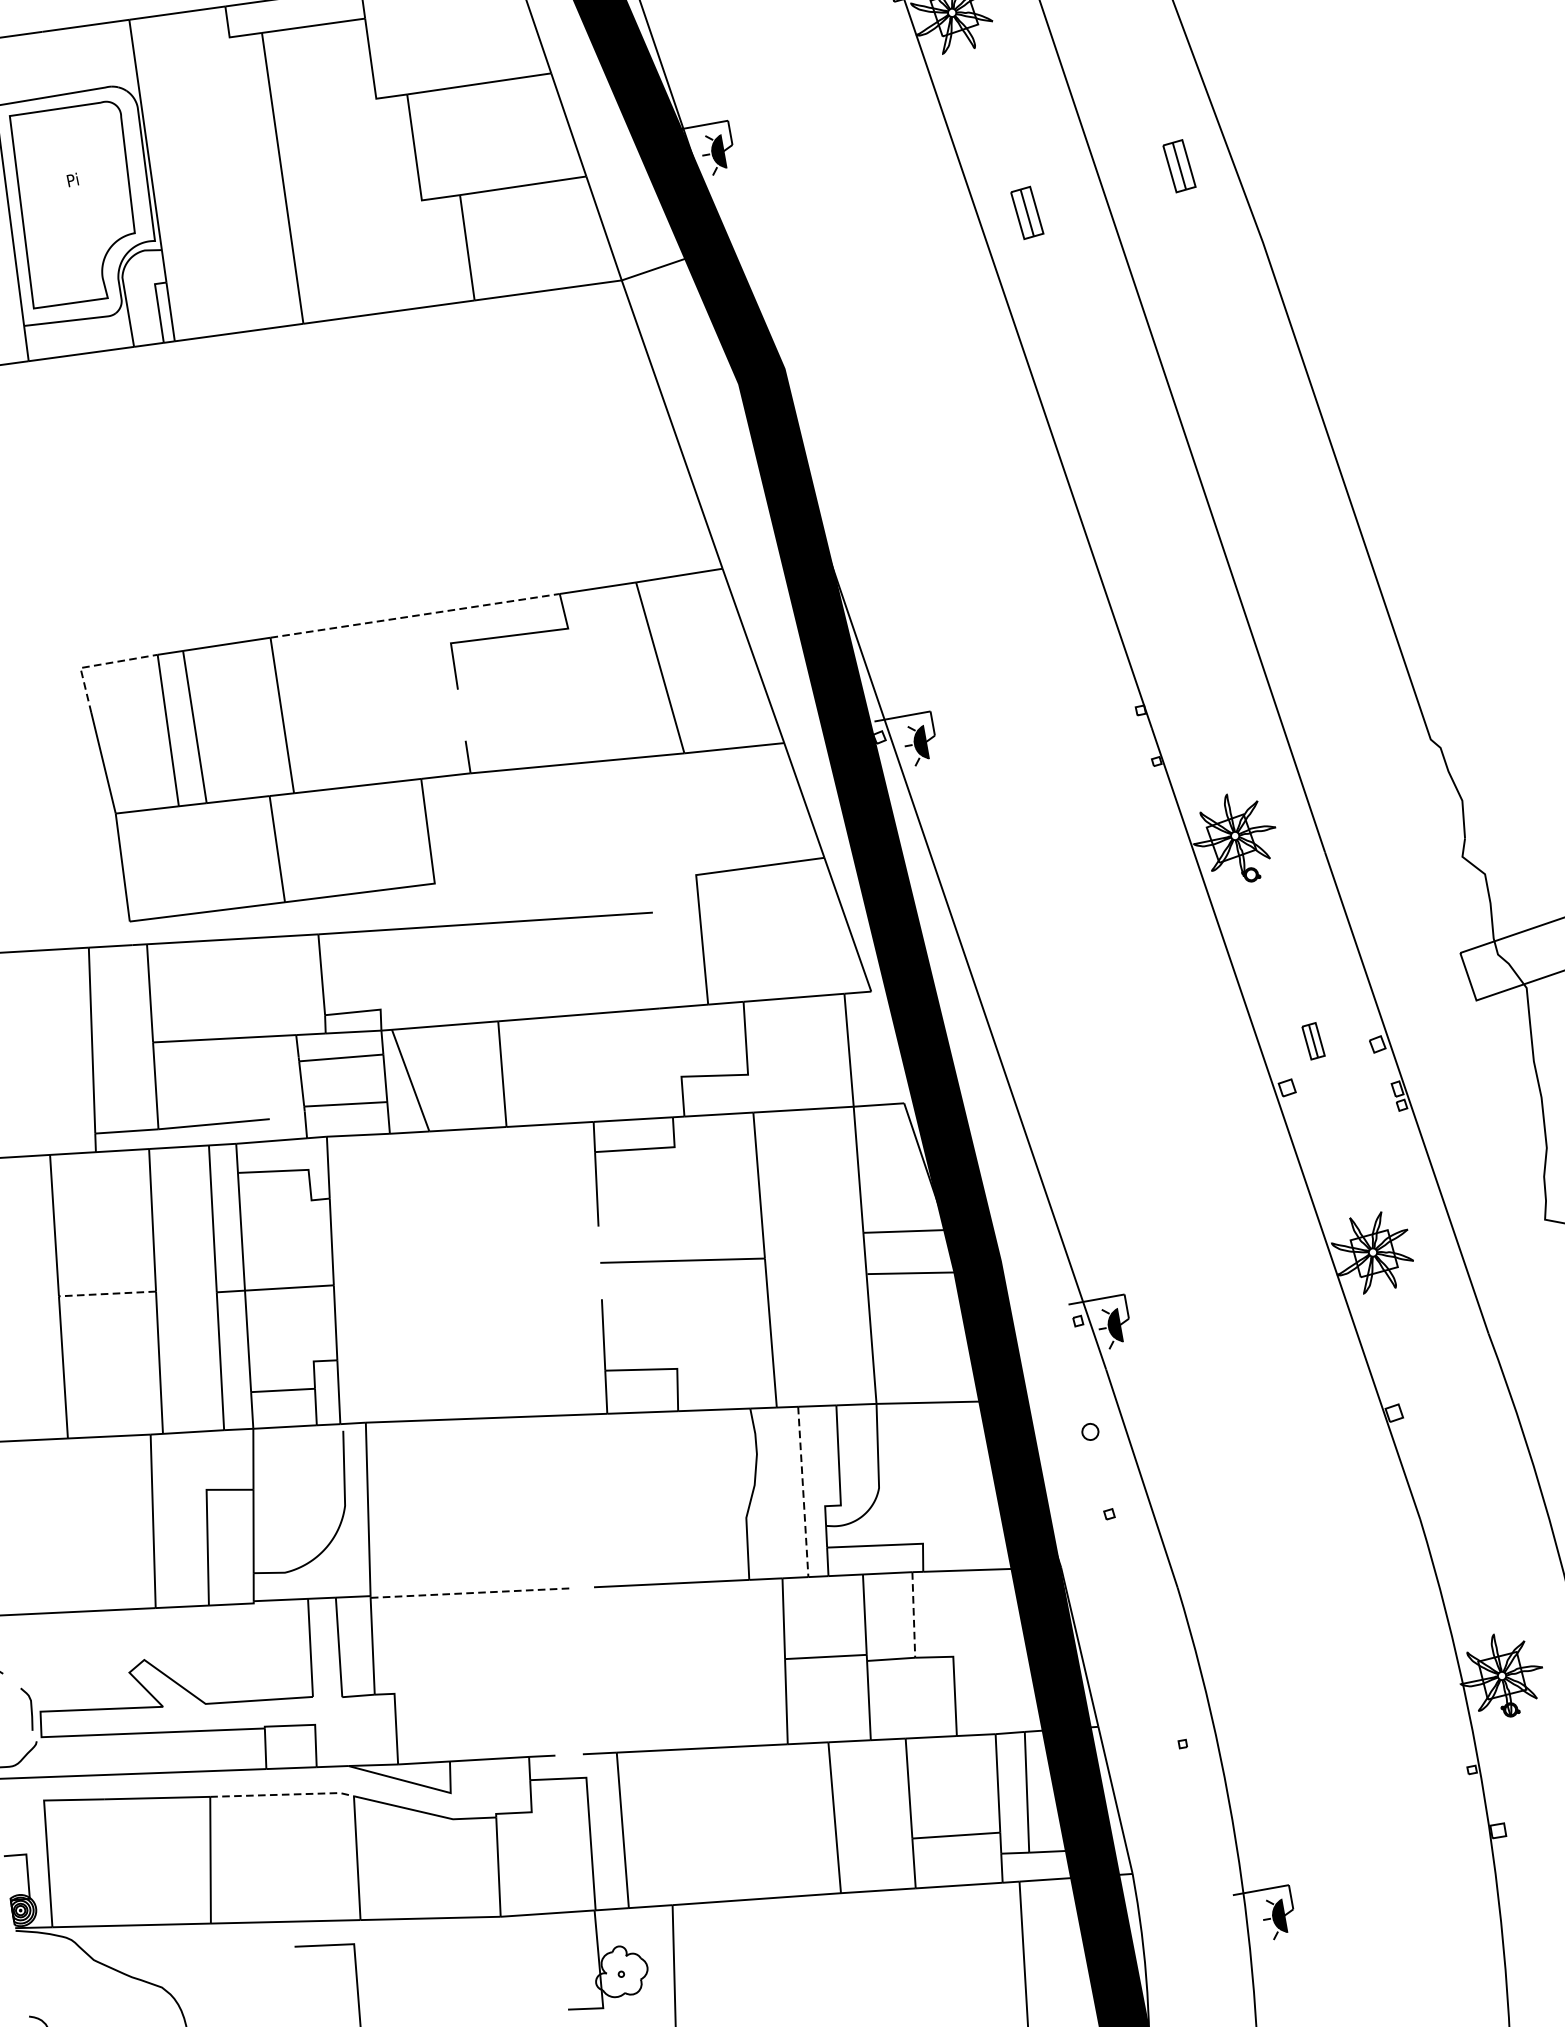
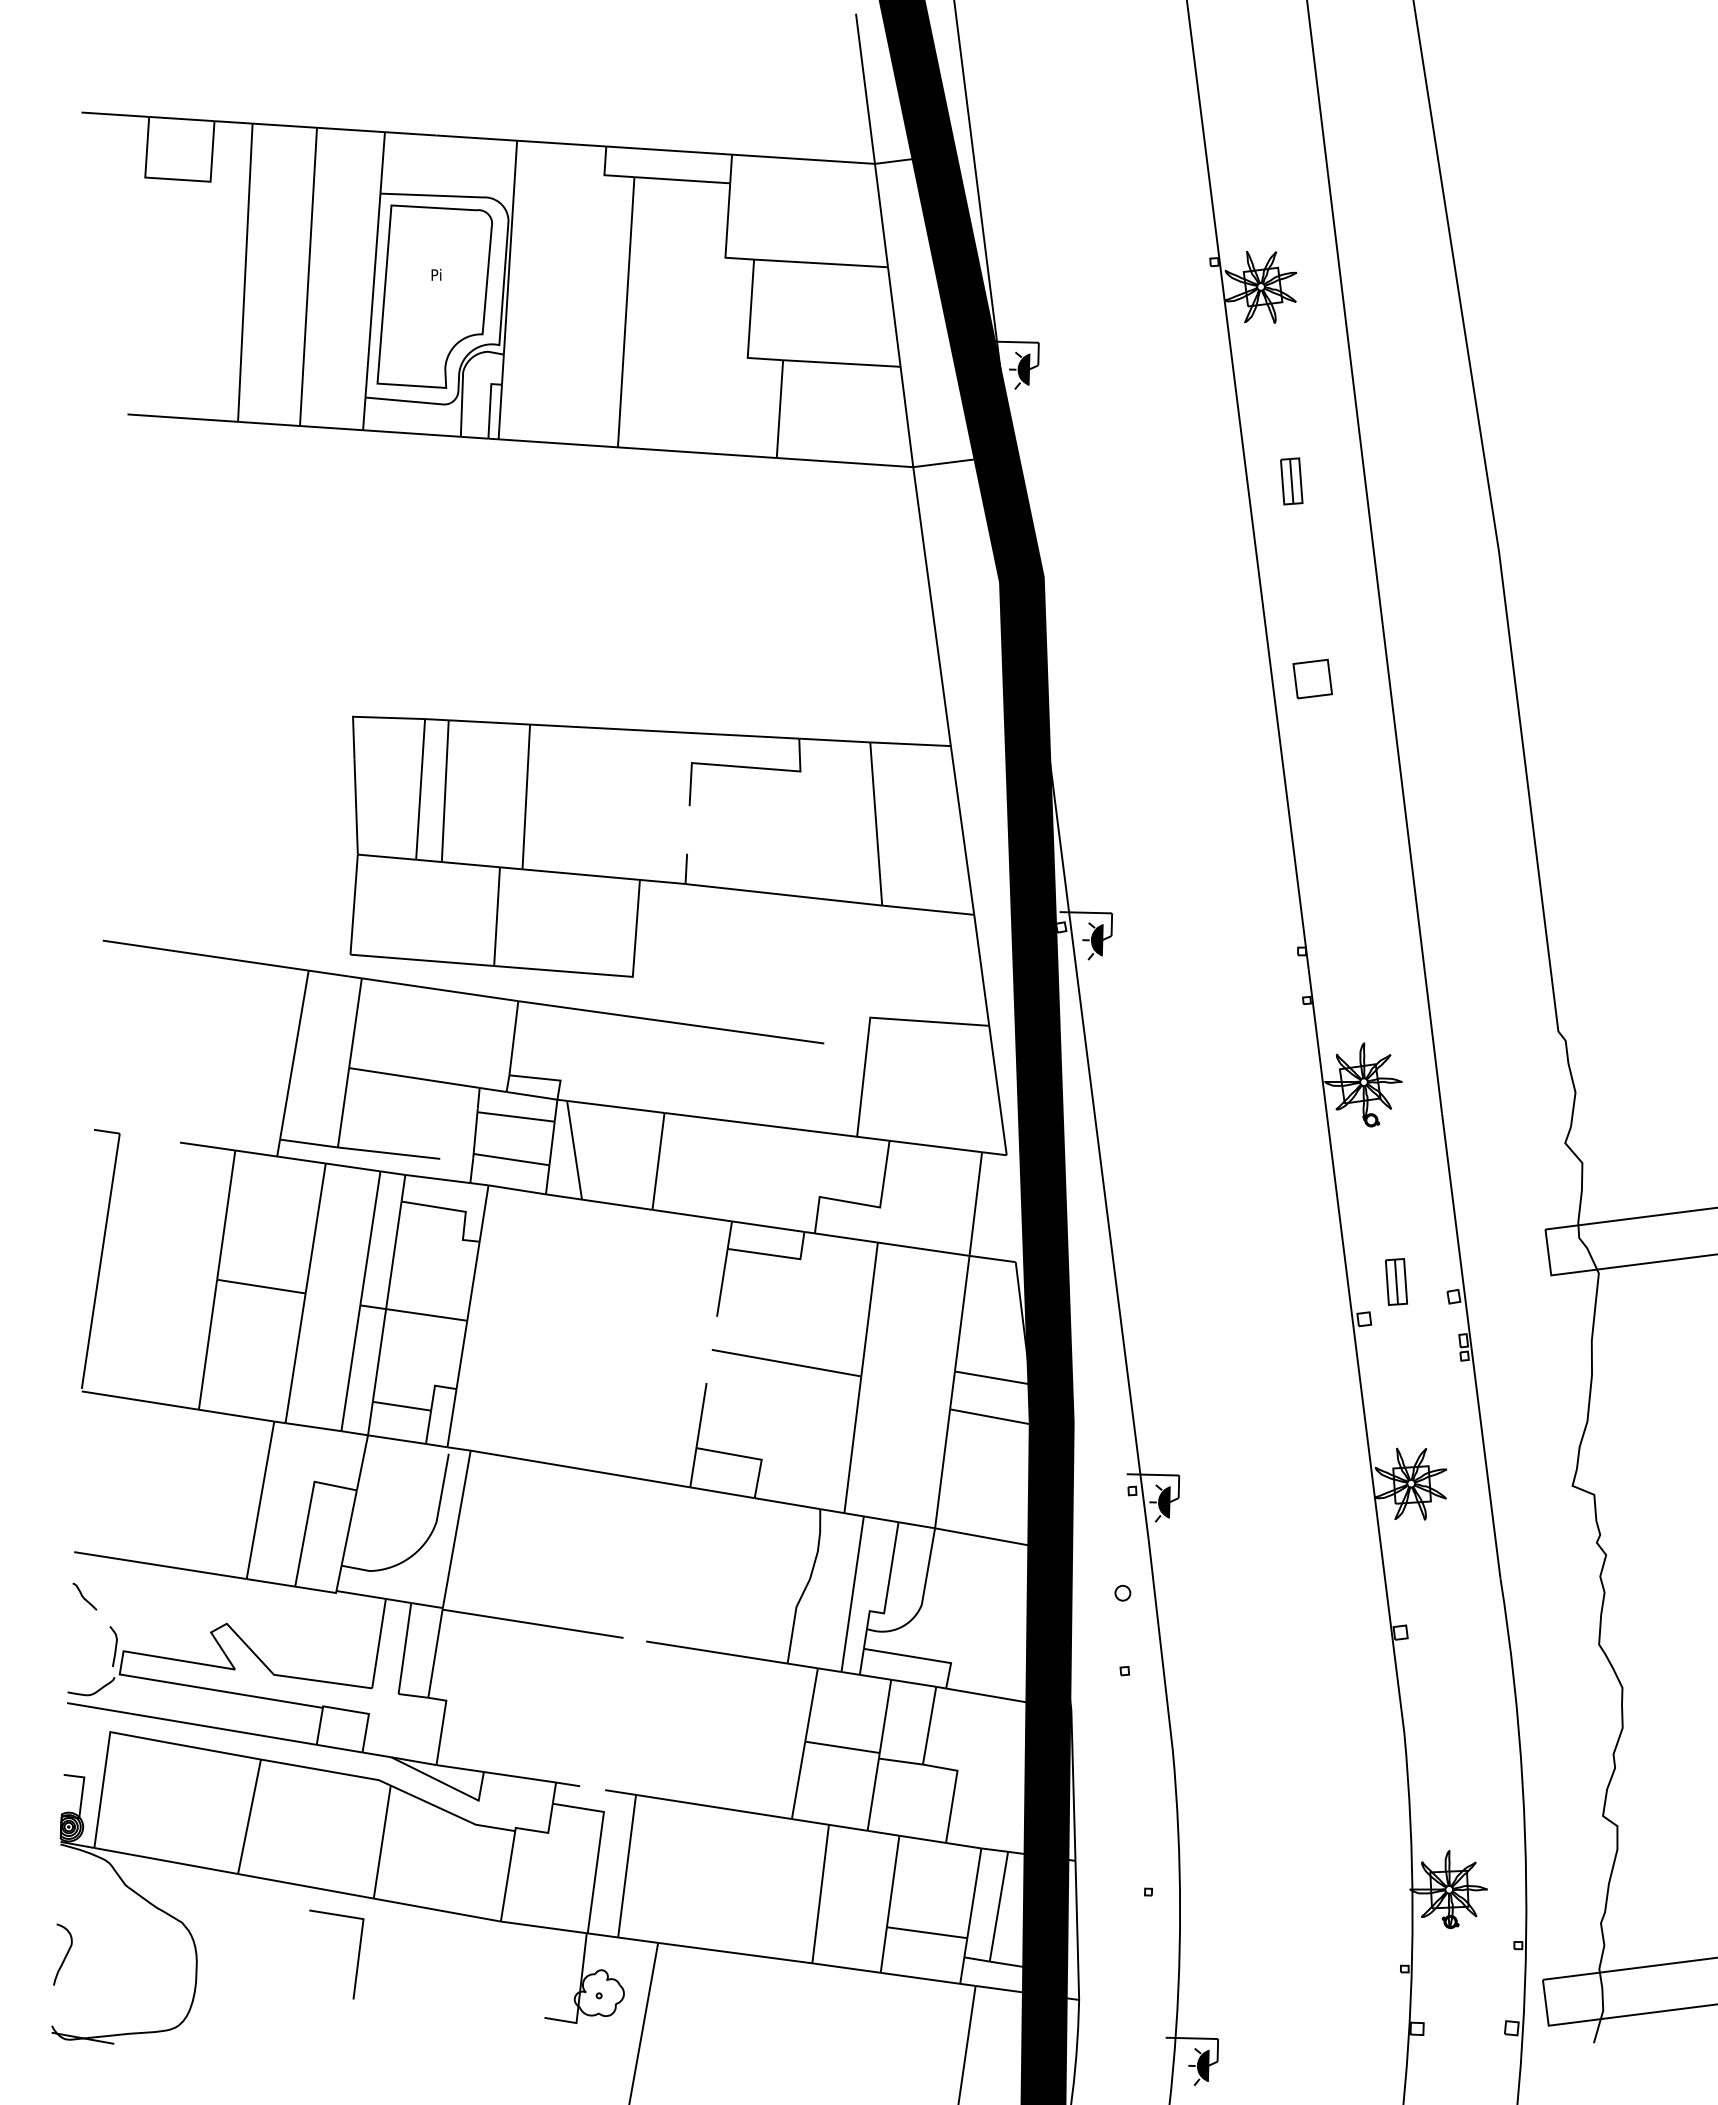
part: (1179, 166) -> (1437, 467), removed
part: (1092, 417) -> (1312, 678), added
line: (416, 615) -> (665, 731), dashed -> solid
line: (96, 665) -> (367, 717), dashed -> solid
part: (1313, 1040) -> (1396, 1281), size x1.43
line: (107, 1293) -> (261, 1286), dashed -> solid
line: (803, 1492) -> (852, 1594), dashed -> solid
line: (470, 1592) -> (533, 1623), dashed -> solid
line: (913, 1615) -> (929, 1726), dashed -> solid
line: (283, 1795) -> (327, 1771), dashed -> solid

